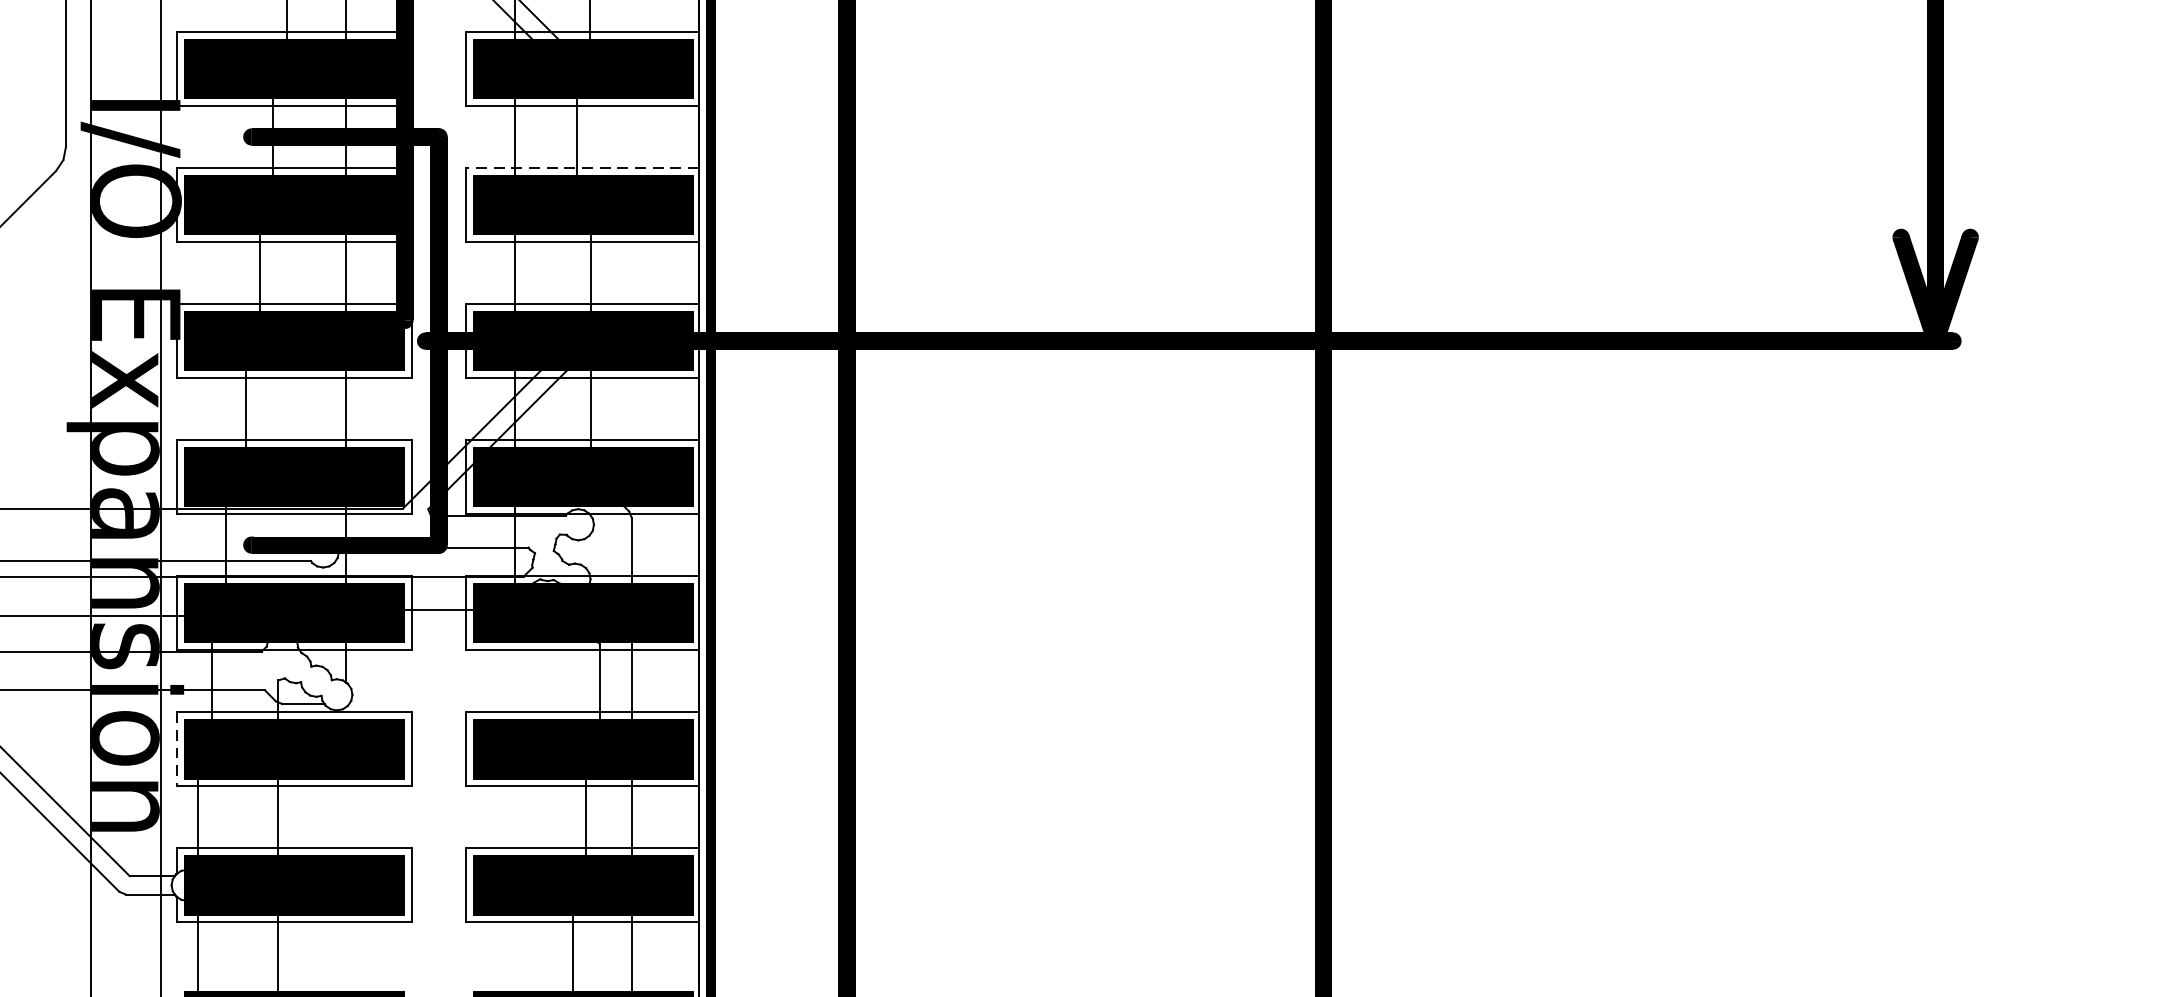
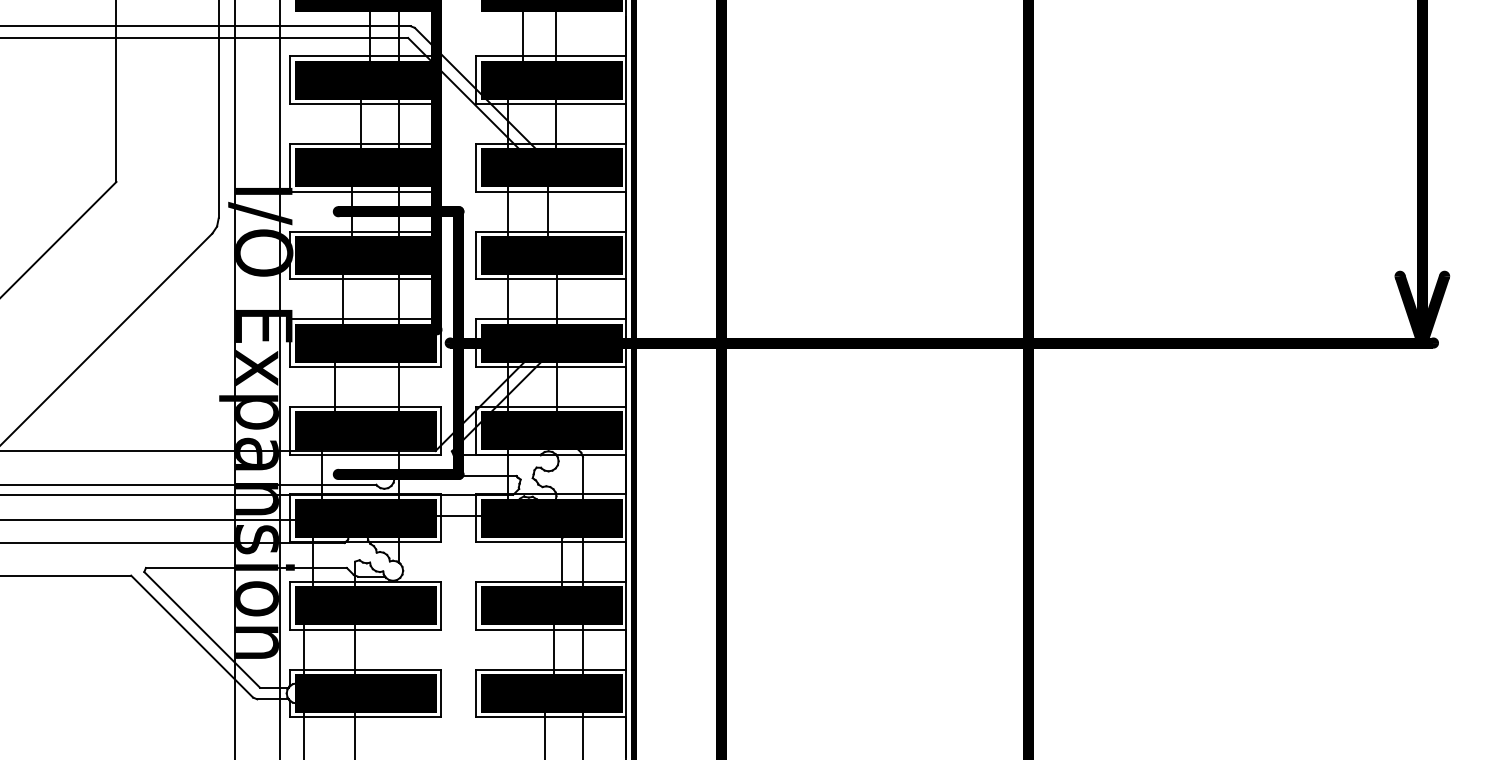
line: (582, 167) -> (551, 231), dashed -> solid
line: (177, 748) -> (290, 605), dashed -> solid

